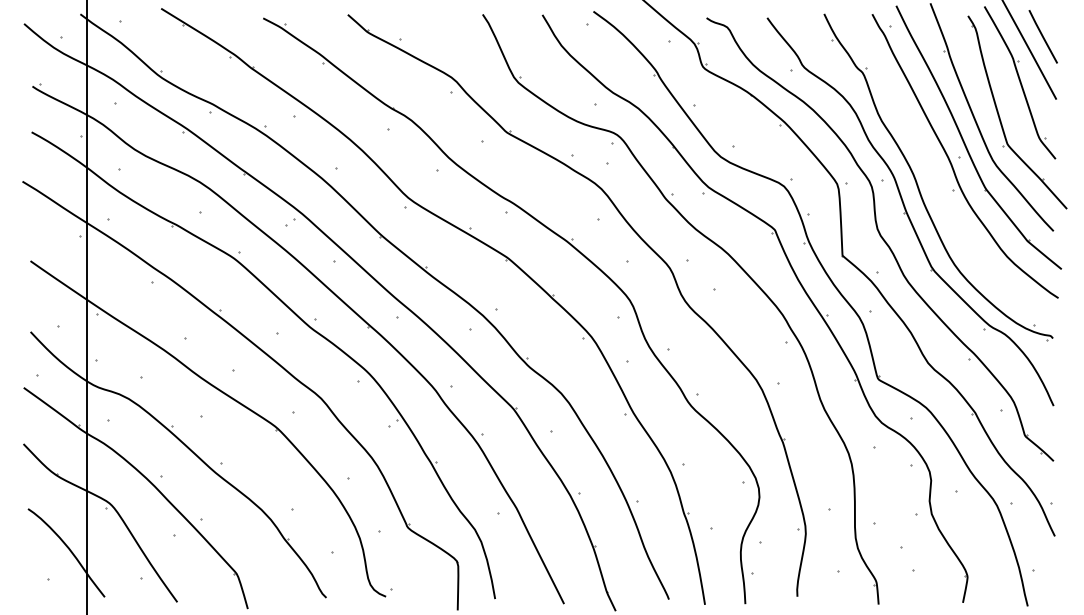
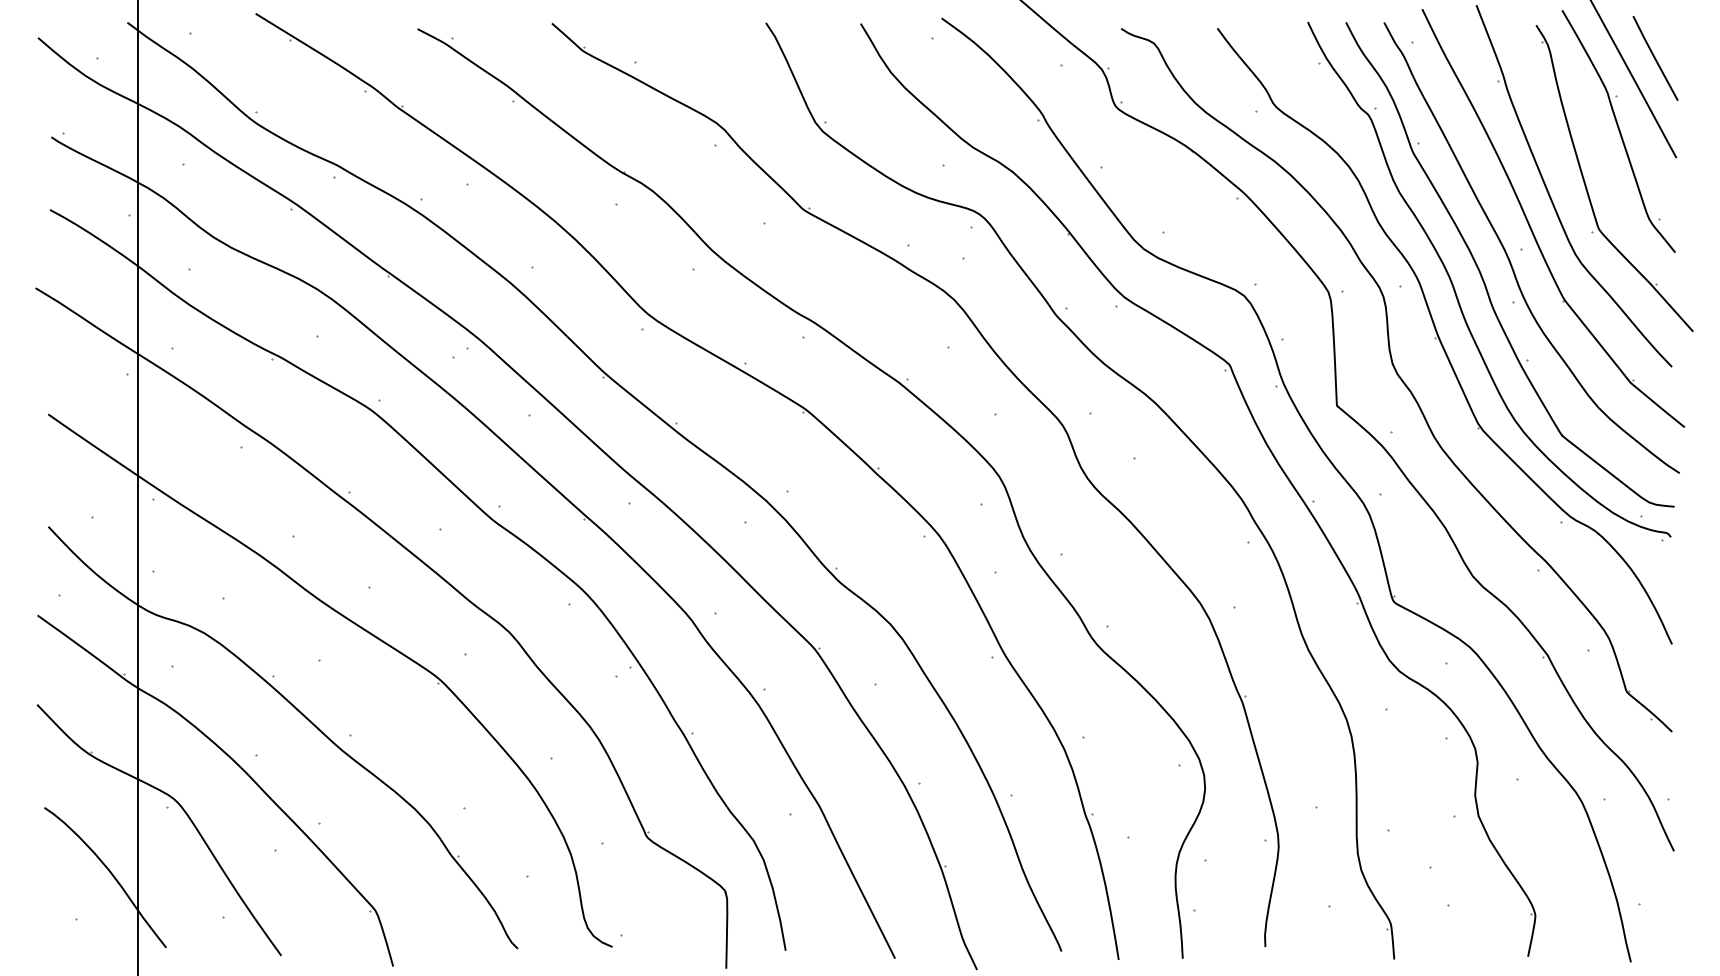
part: (935, 175) -> (1484, 278), added

